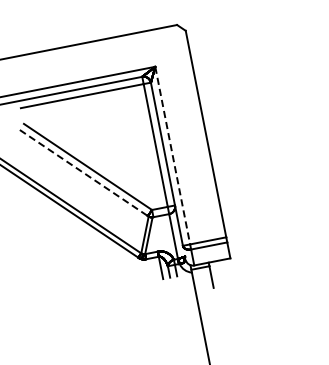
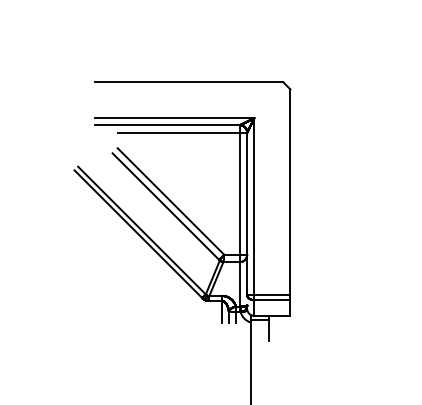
line: (173, 156) -> (254, 207), dashed -> solid
line: (84, 172) -> (166, 206), dashed -> solid

